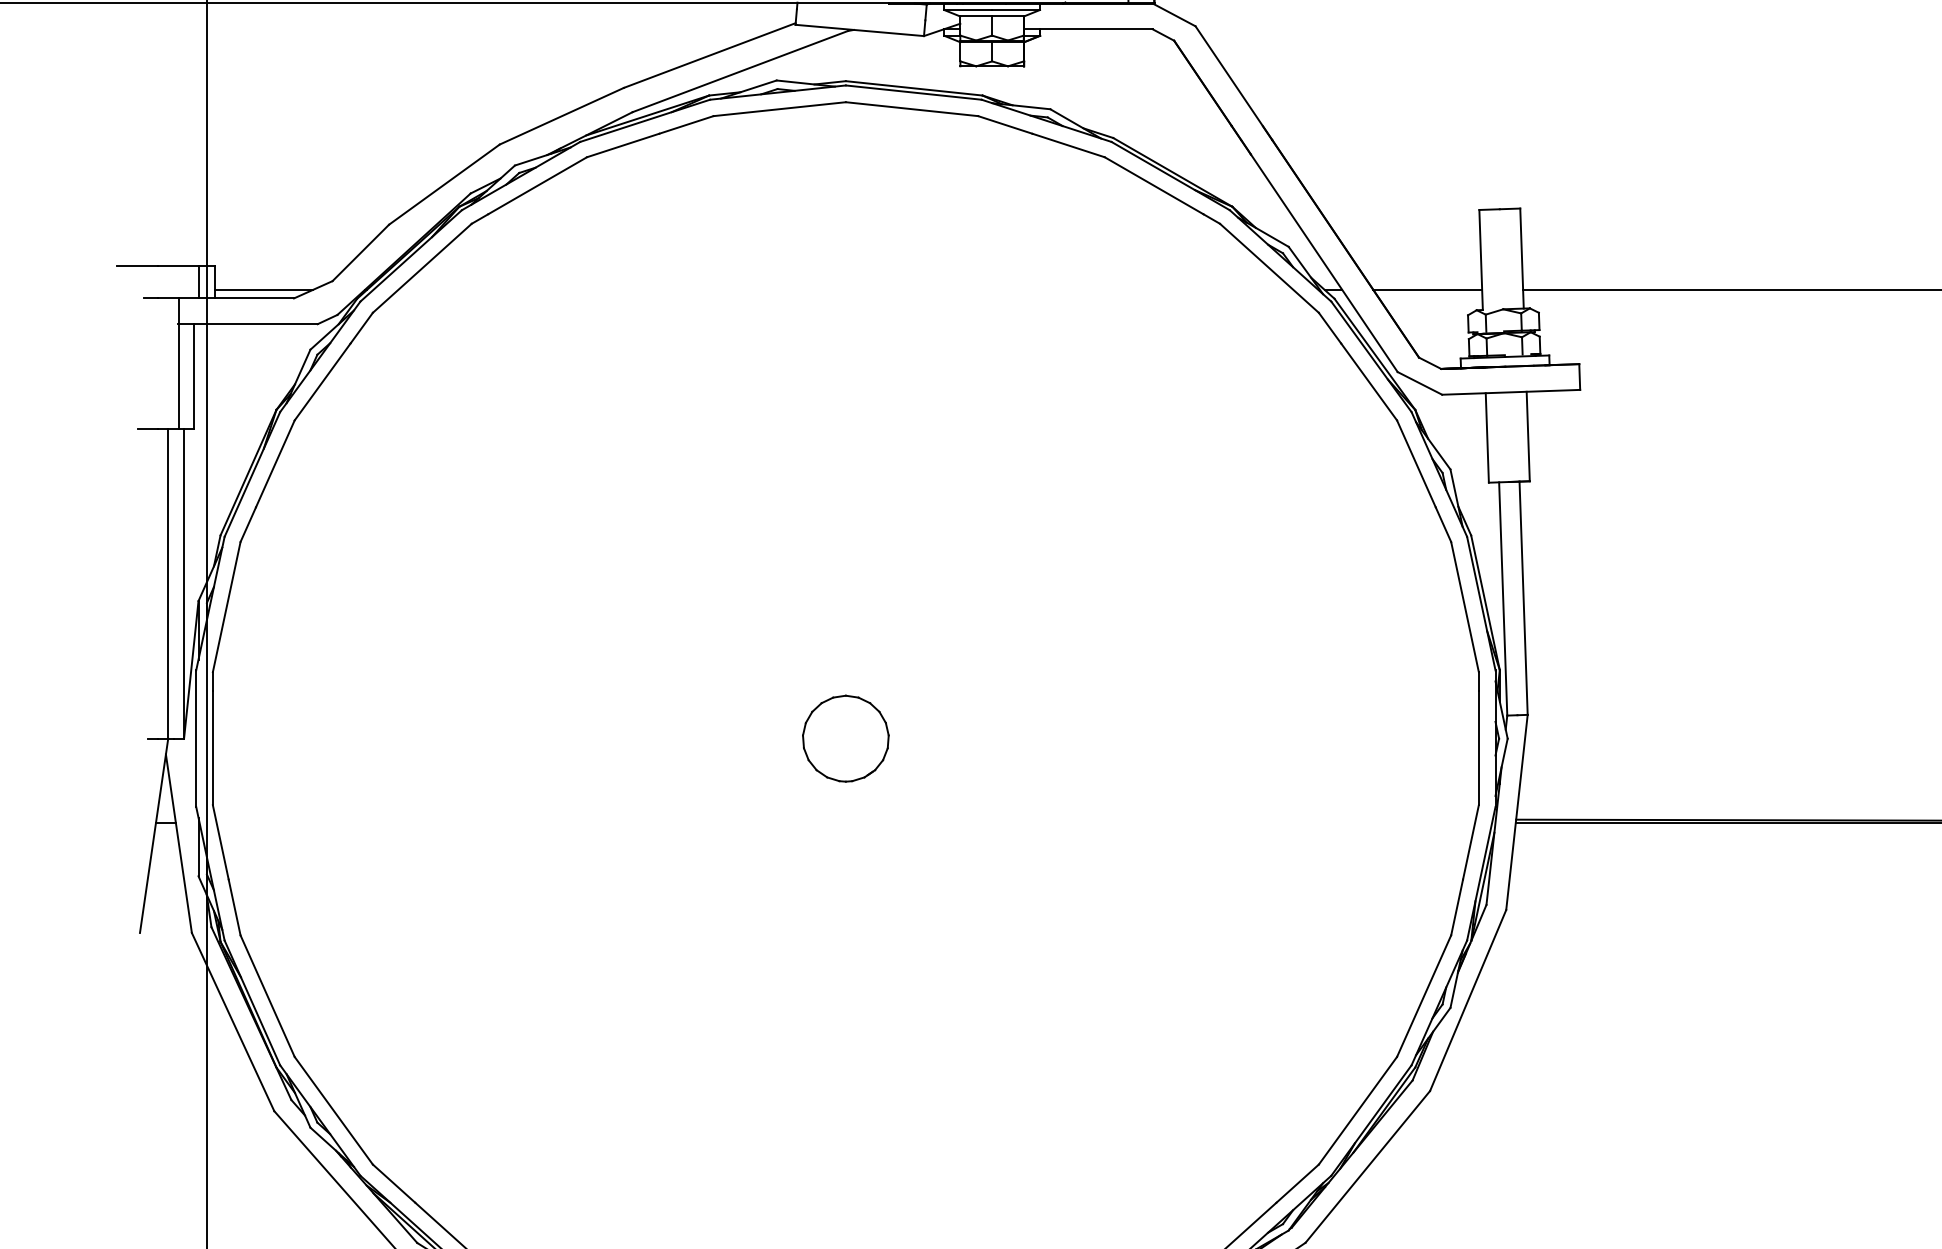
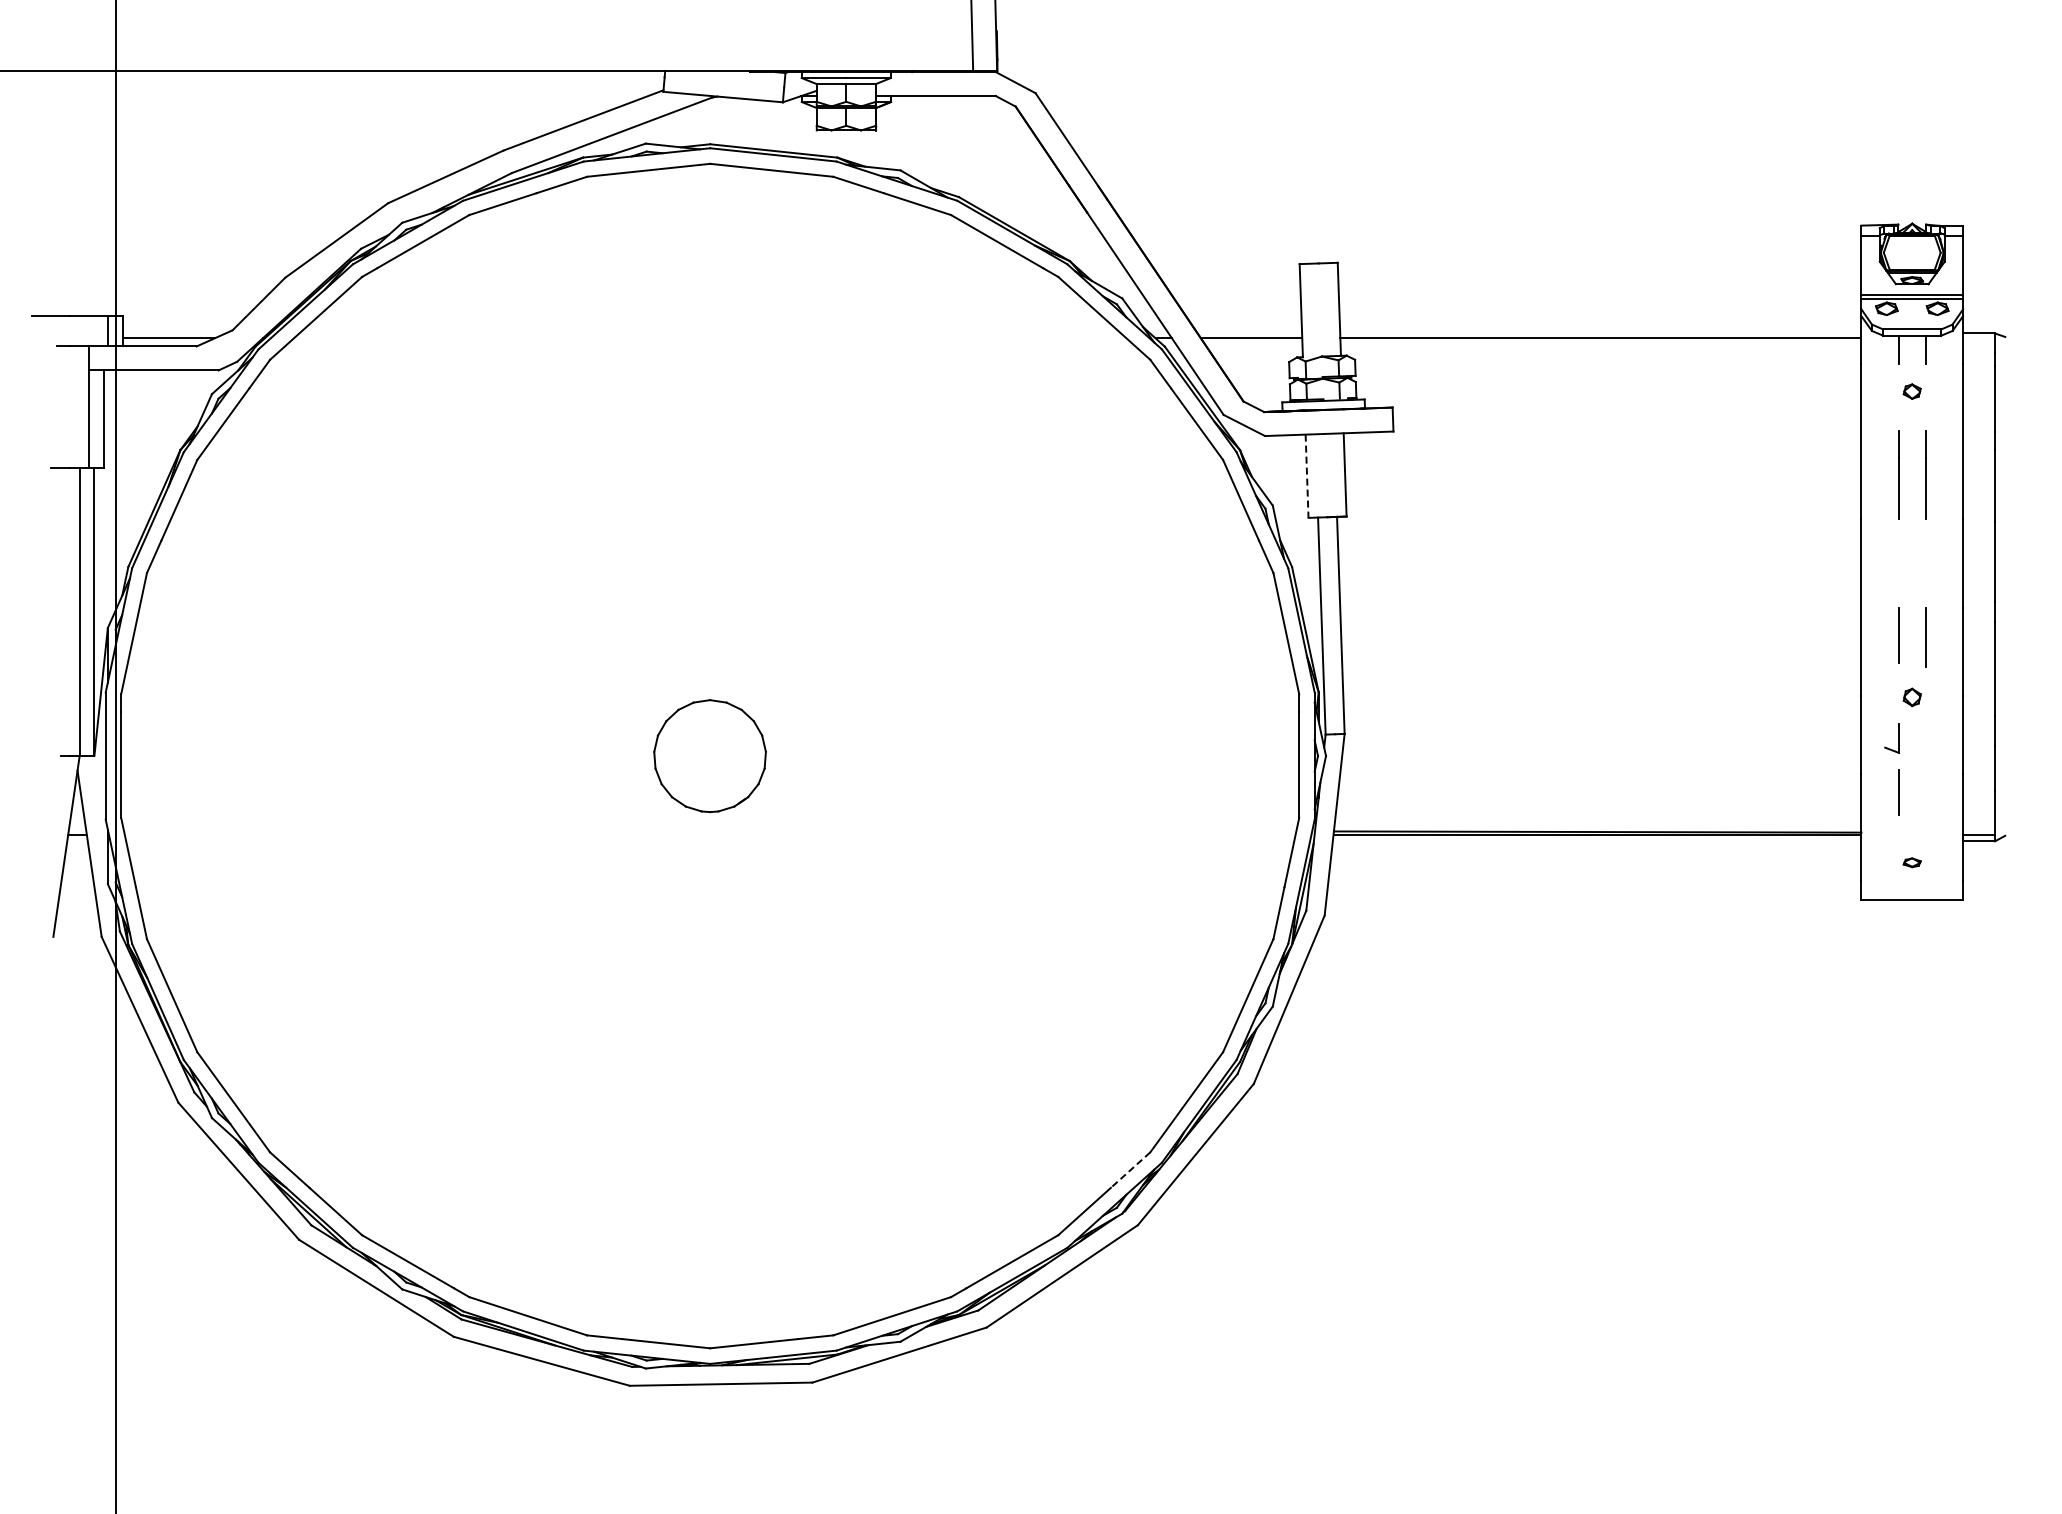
line: (1487, 438) -> (1307, 476), solid -> dashed
part: (846, 738) -> (710, 755), size x1.4
line: (1297, 1184) -> (1130, 1170), solid -> dashed

